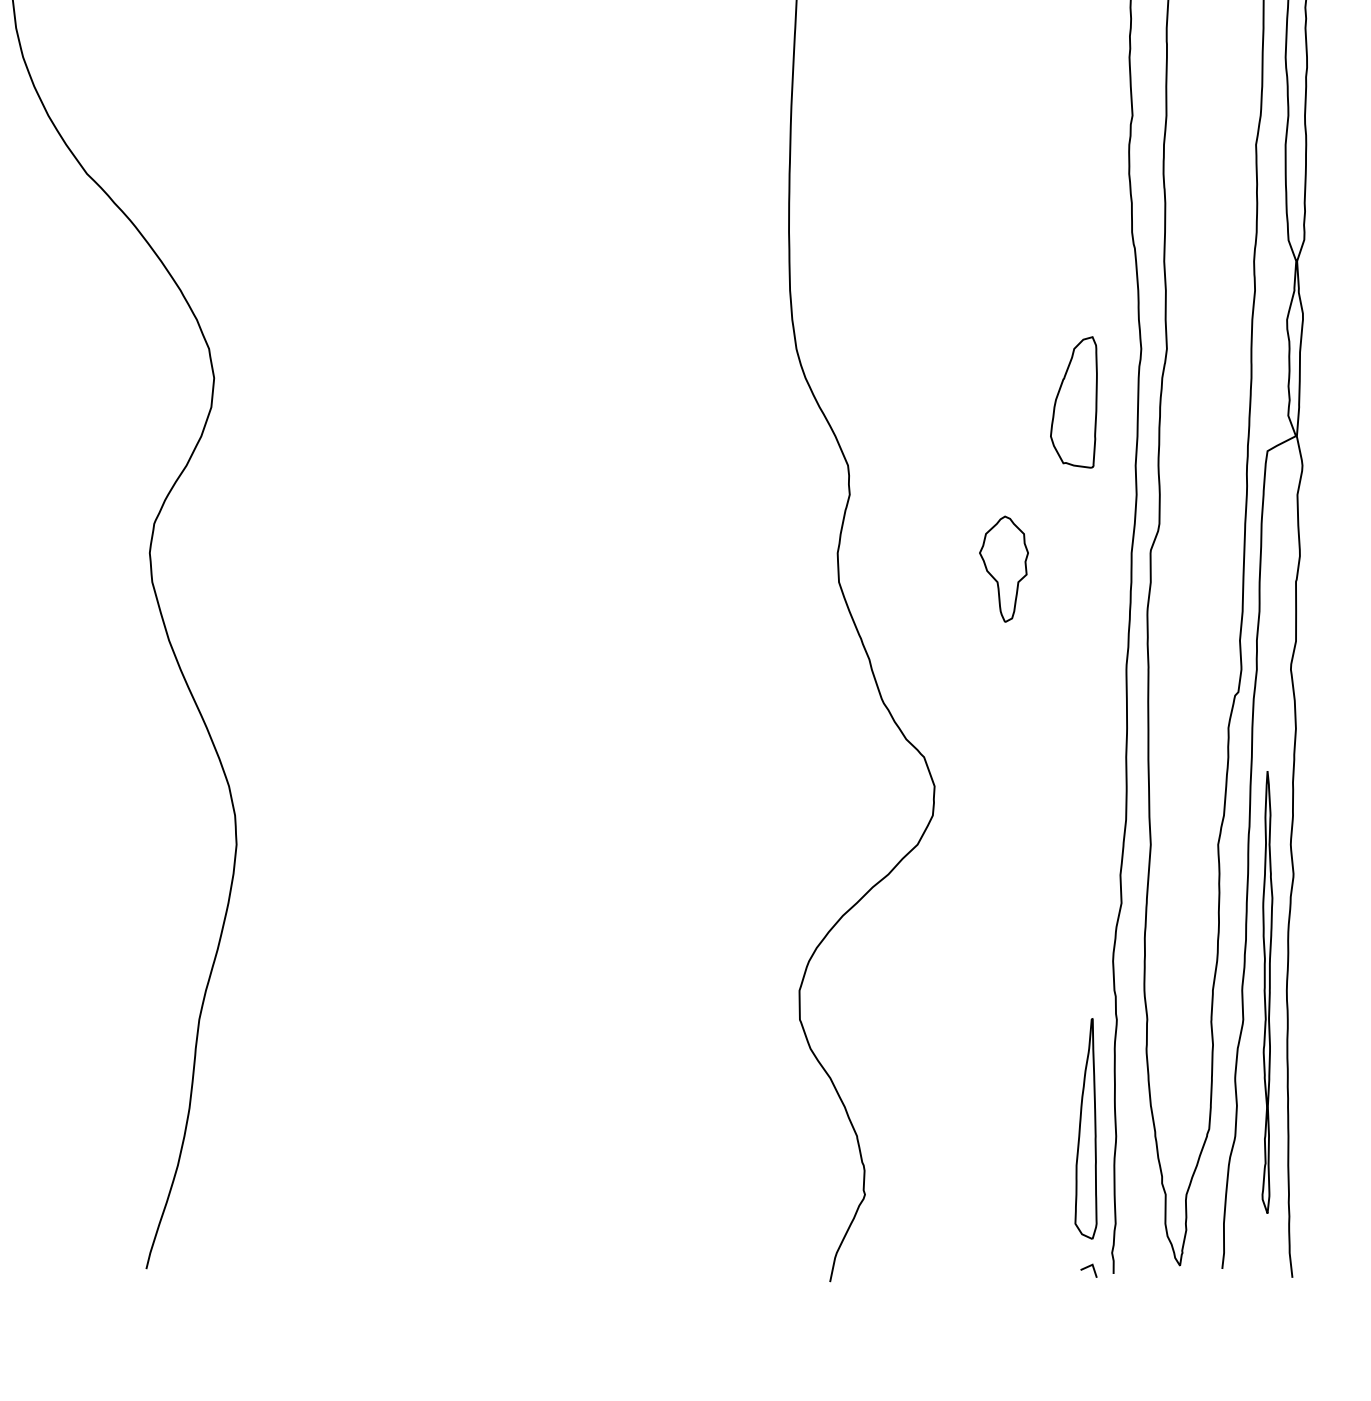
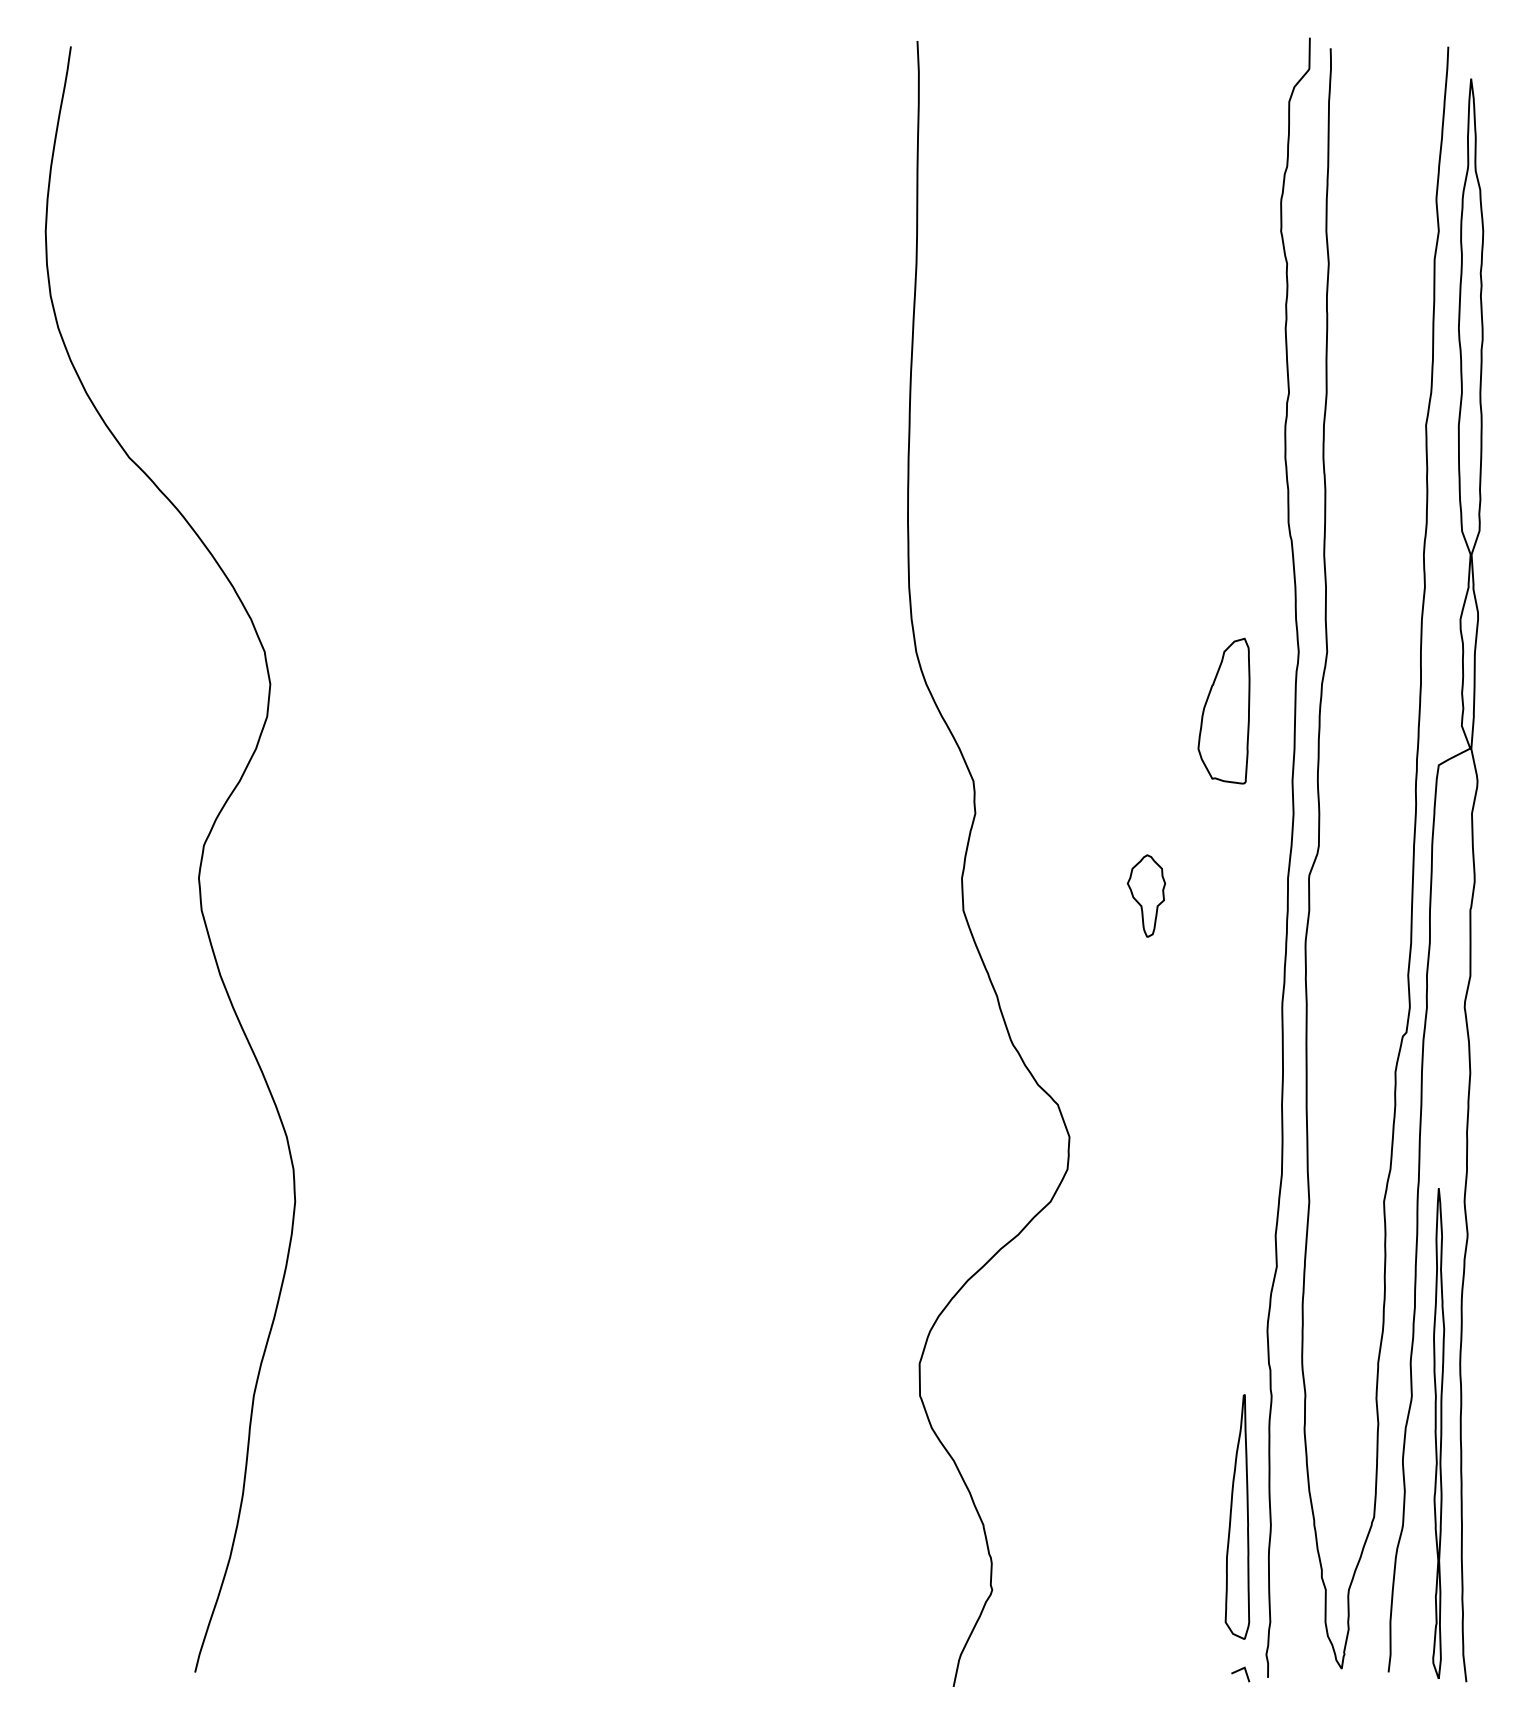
part: (1004, 568) -> (1146, 895), size x0.7
part: (1267, 992) -> (1438, 1433), moved

